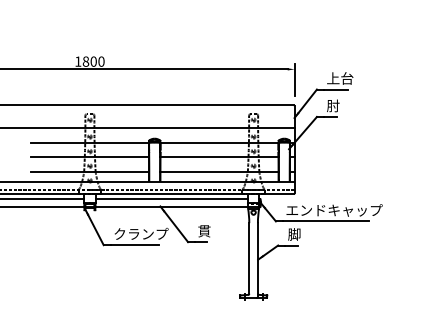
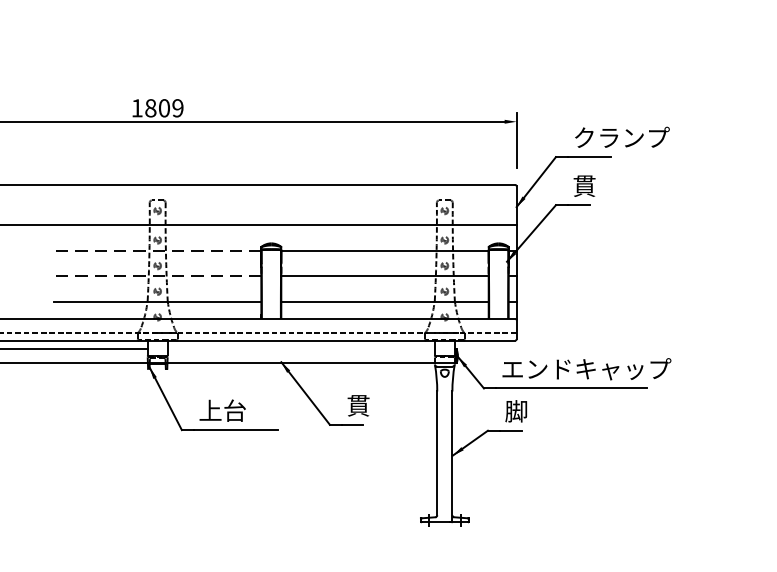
text: (101, 61) -> (178, 107), 1800 -> 1809
text: (354, 78) -> (621, 137), 上台 -> クランプ
text: (333, 105) -> (584, 185), 肘 -> 貫
line: (89, 142) -> (156, 250), solid -> dashed
line: (89, 157) -> (156, 276), solid -> dashed
line: (171, 199) -> (300, 350), removed
text: (140, 233) -> (246, 409), クランプ -> 上台

